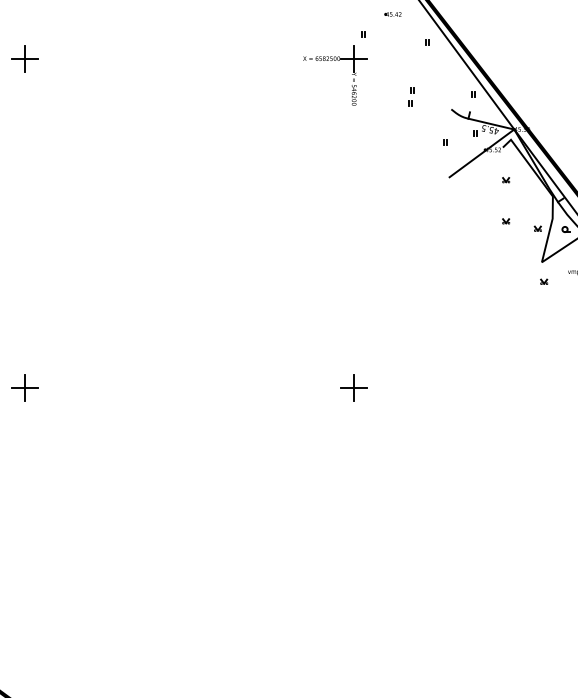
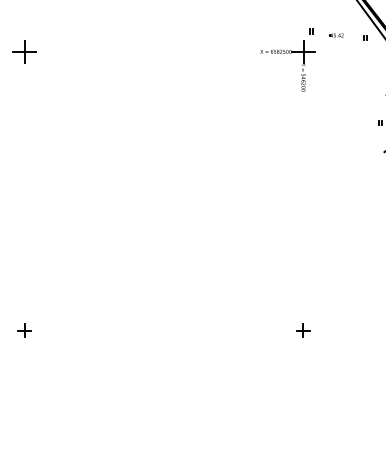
part: (392, 14) -> (335, 35), moved
part: (411, 96) -> (352, 83), removed
part: (24, 387) -> (24, 330), size x0.6
part: (353, 387) -> (302, 330), size x0.6

